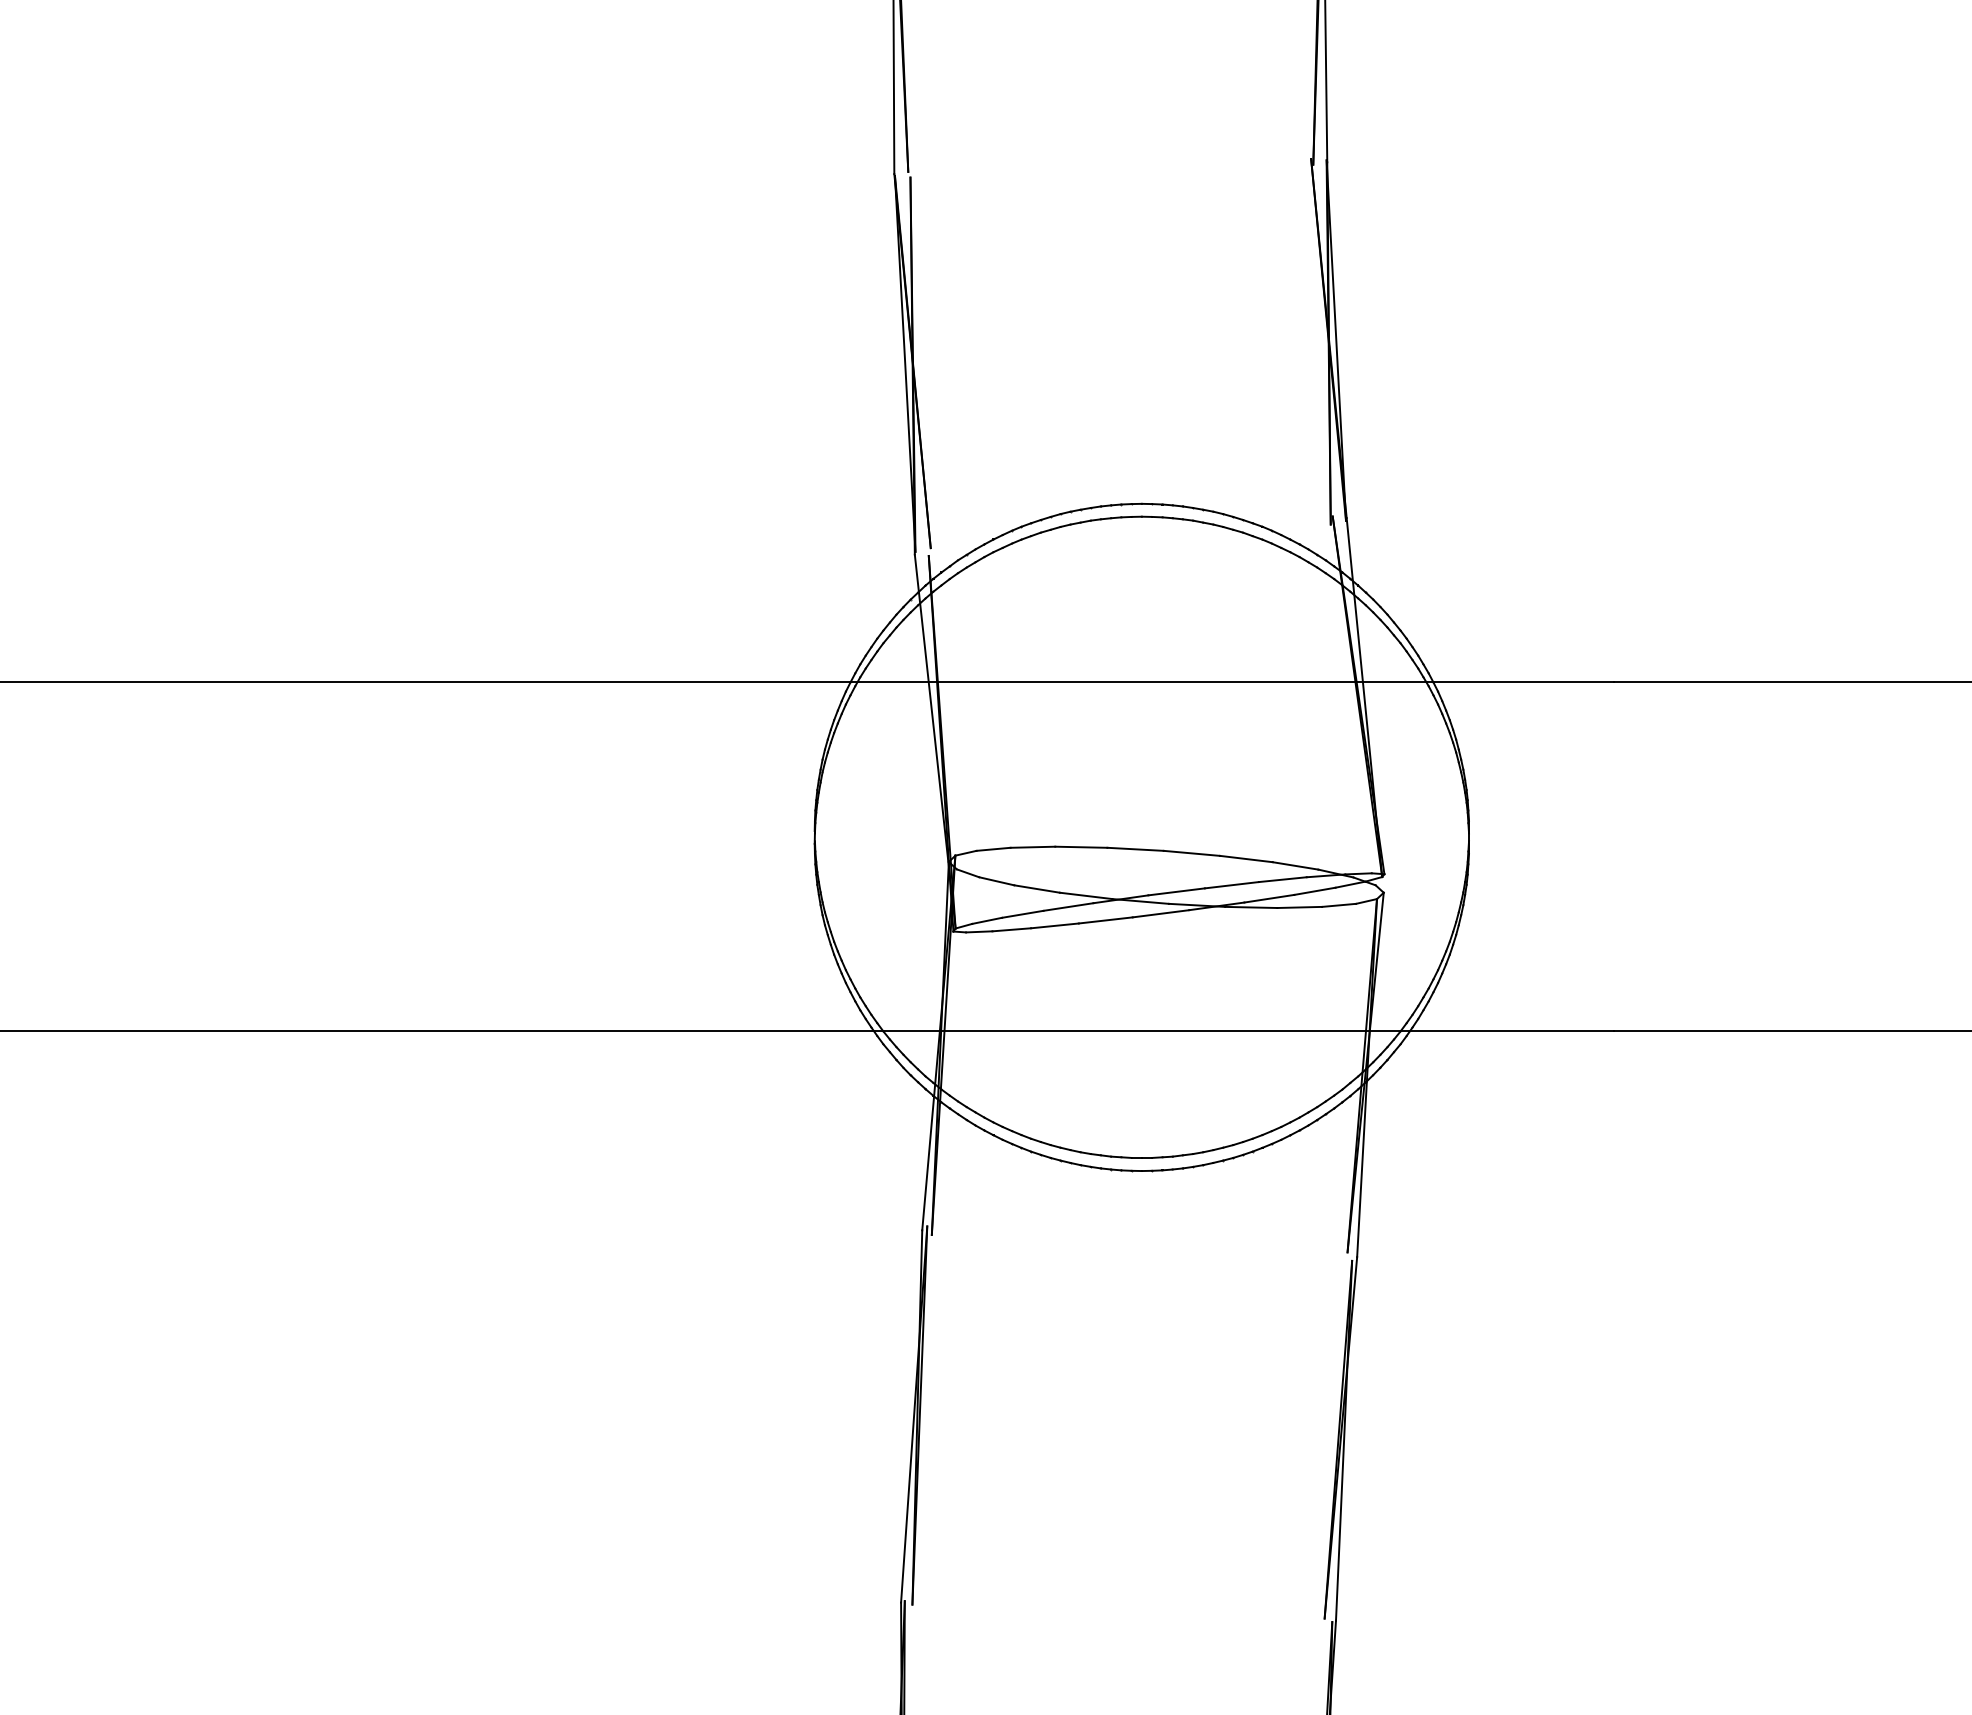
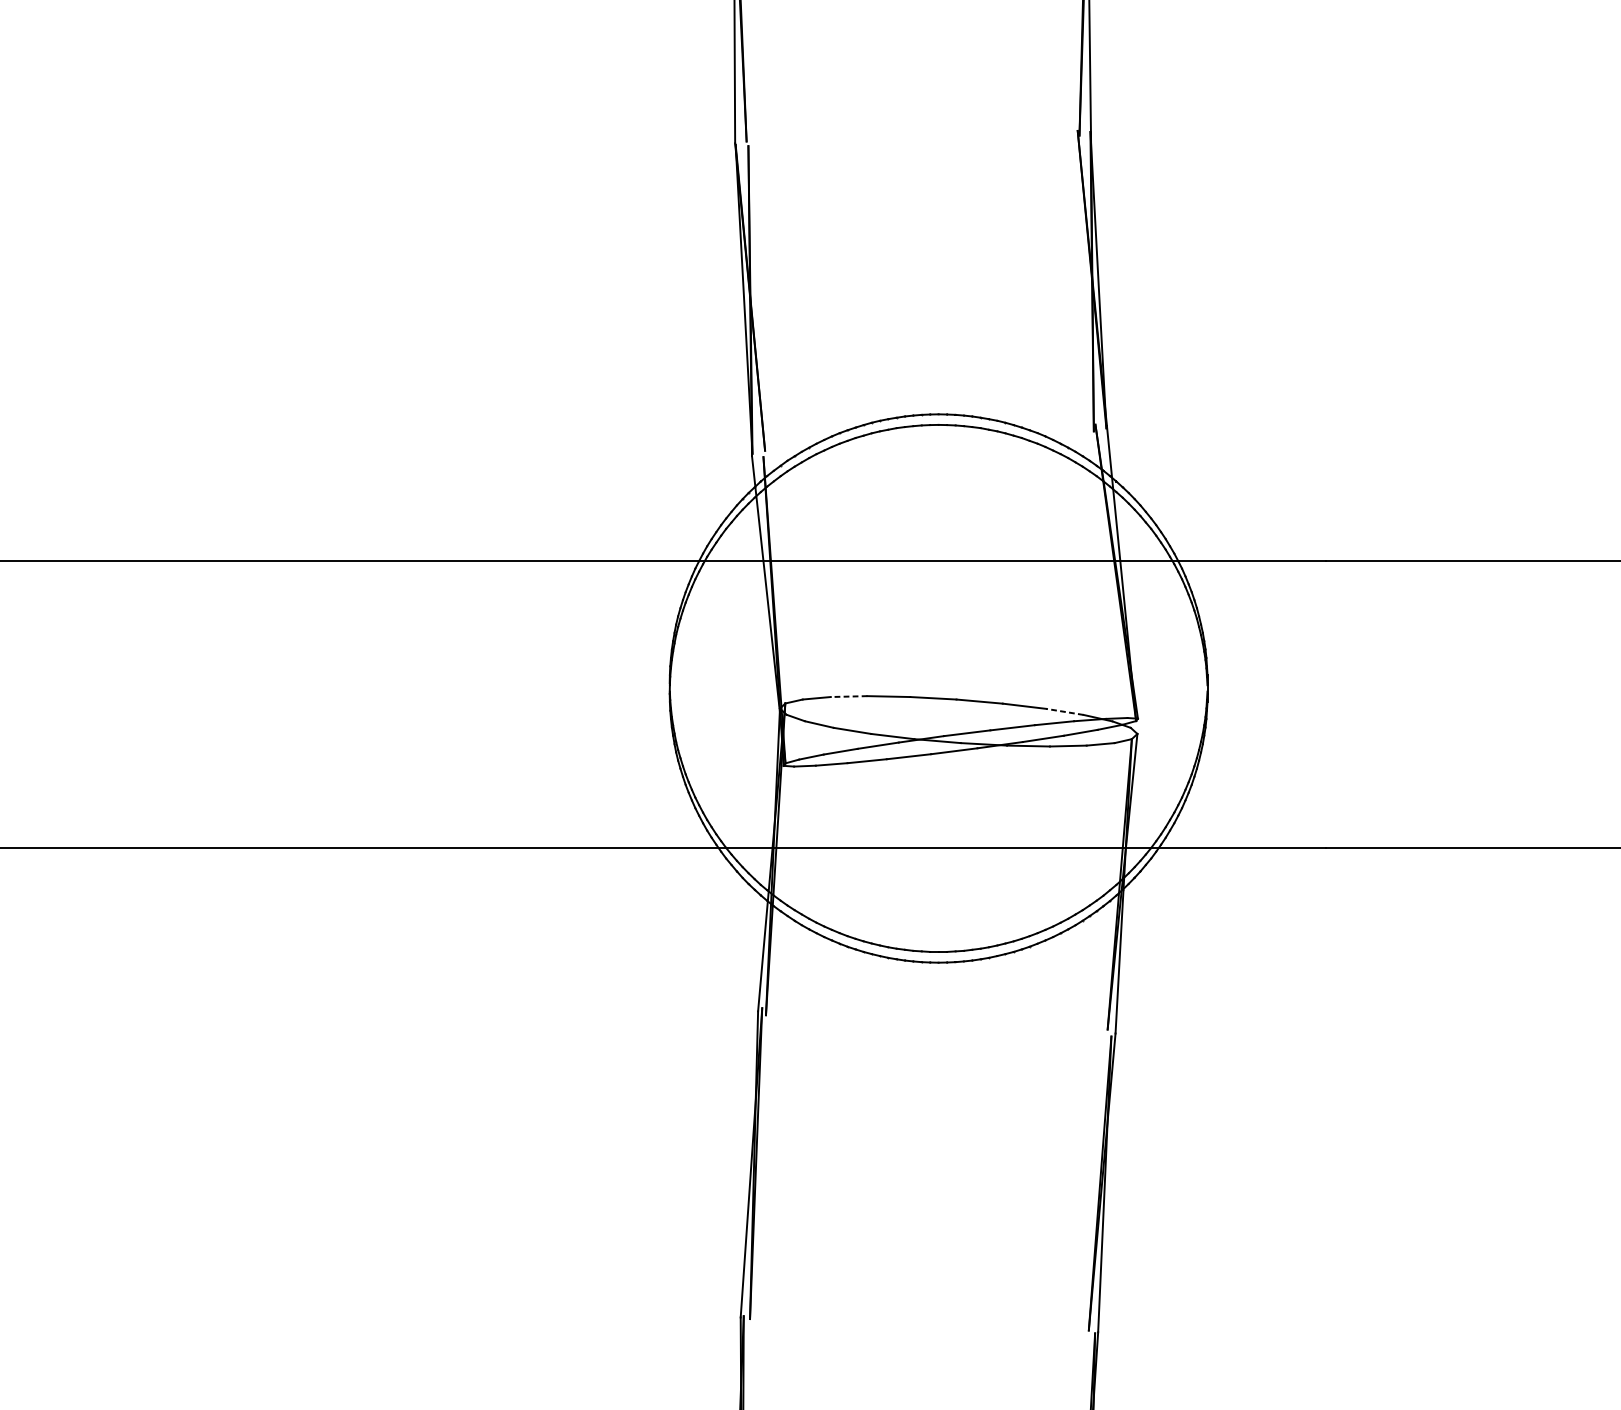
line: (1032, 847) -> (848, 696), solid -> dashed
line: (1295, 865) -> (1064, 711), solid -> dashed

